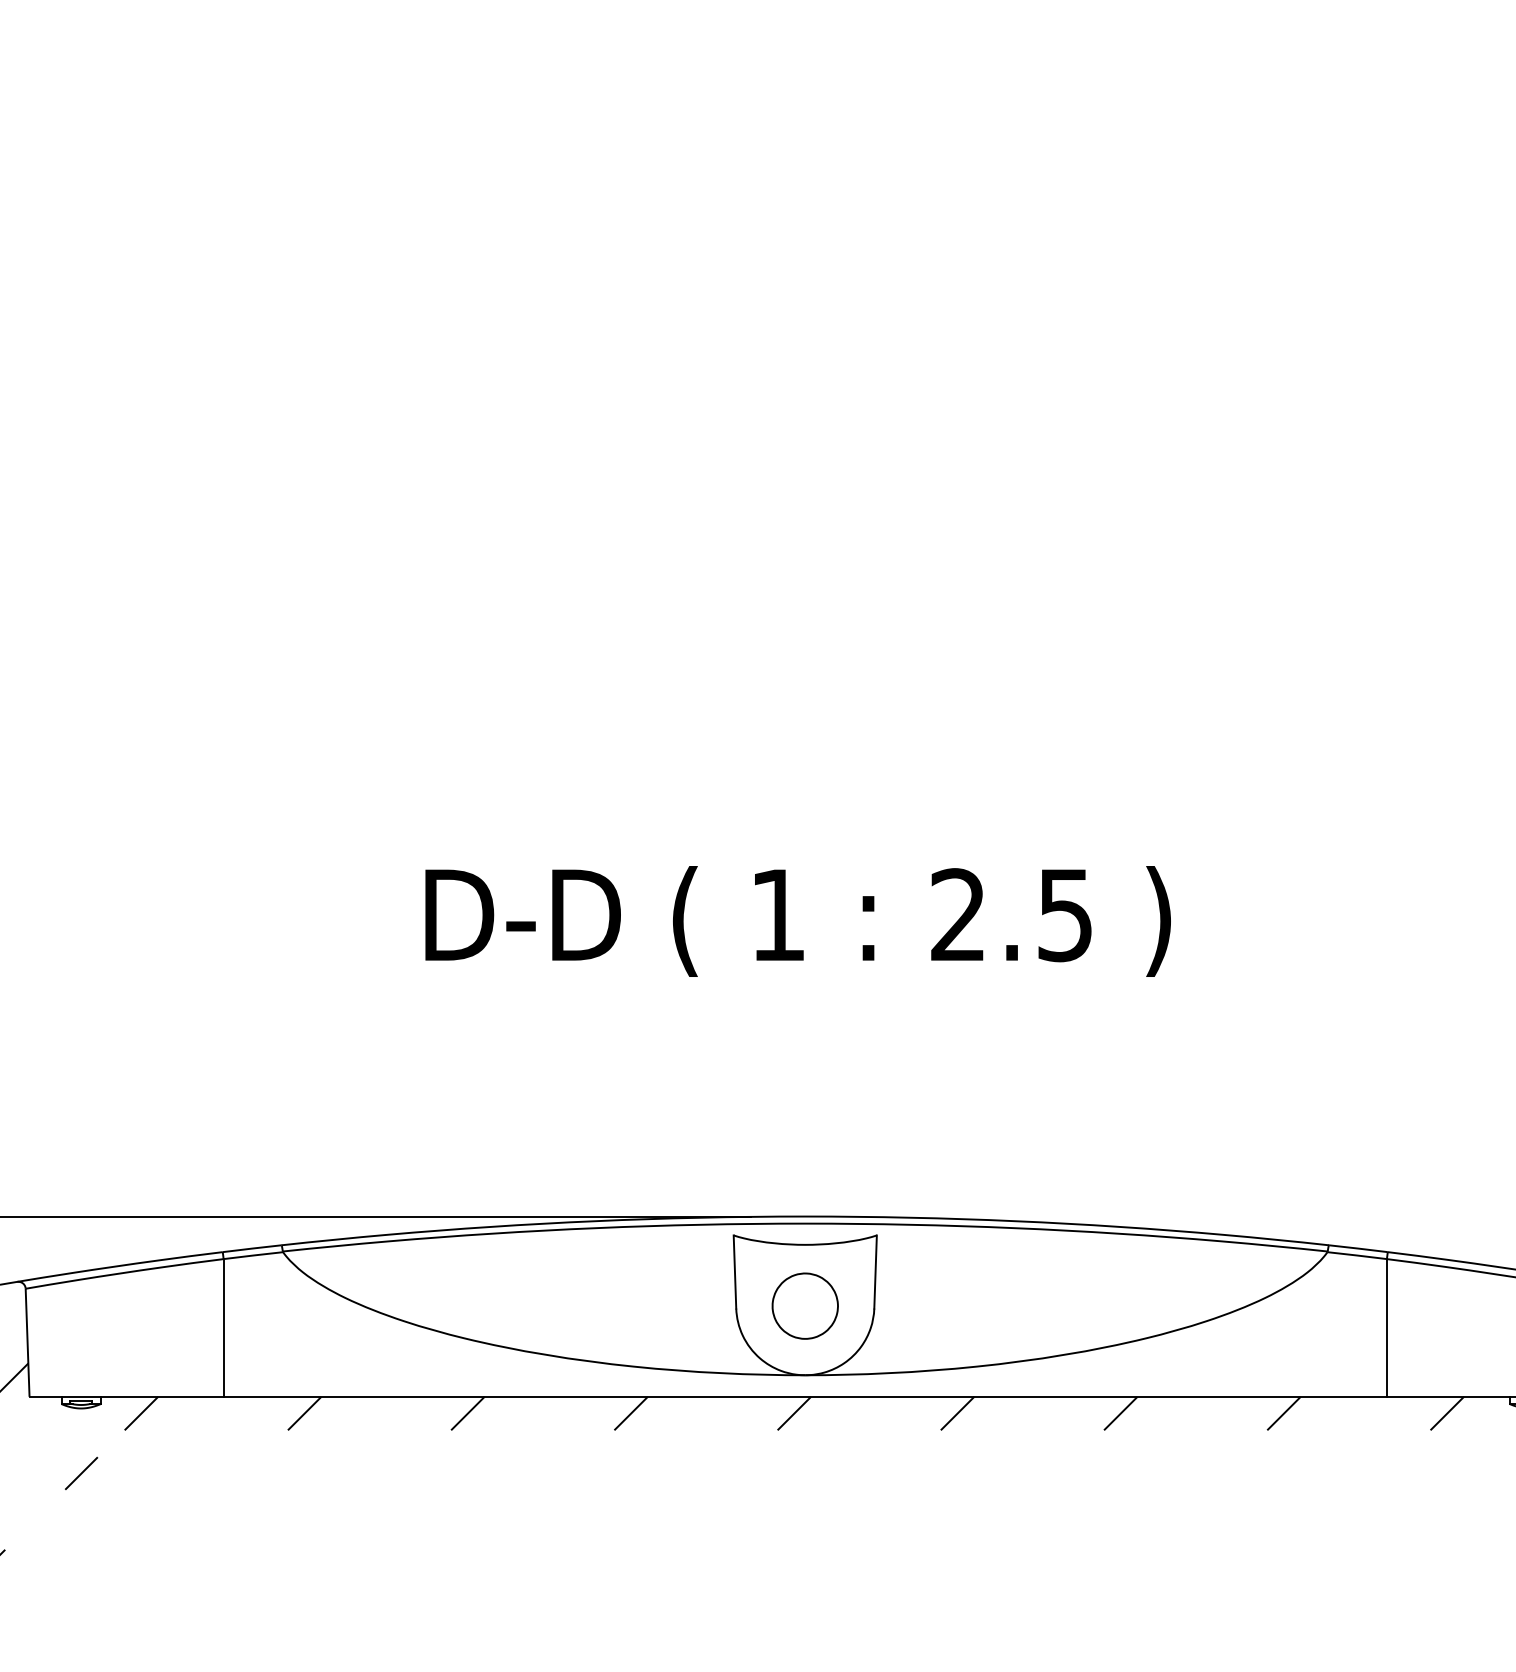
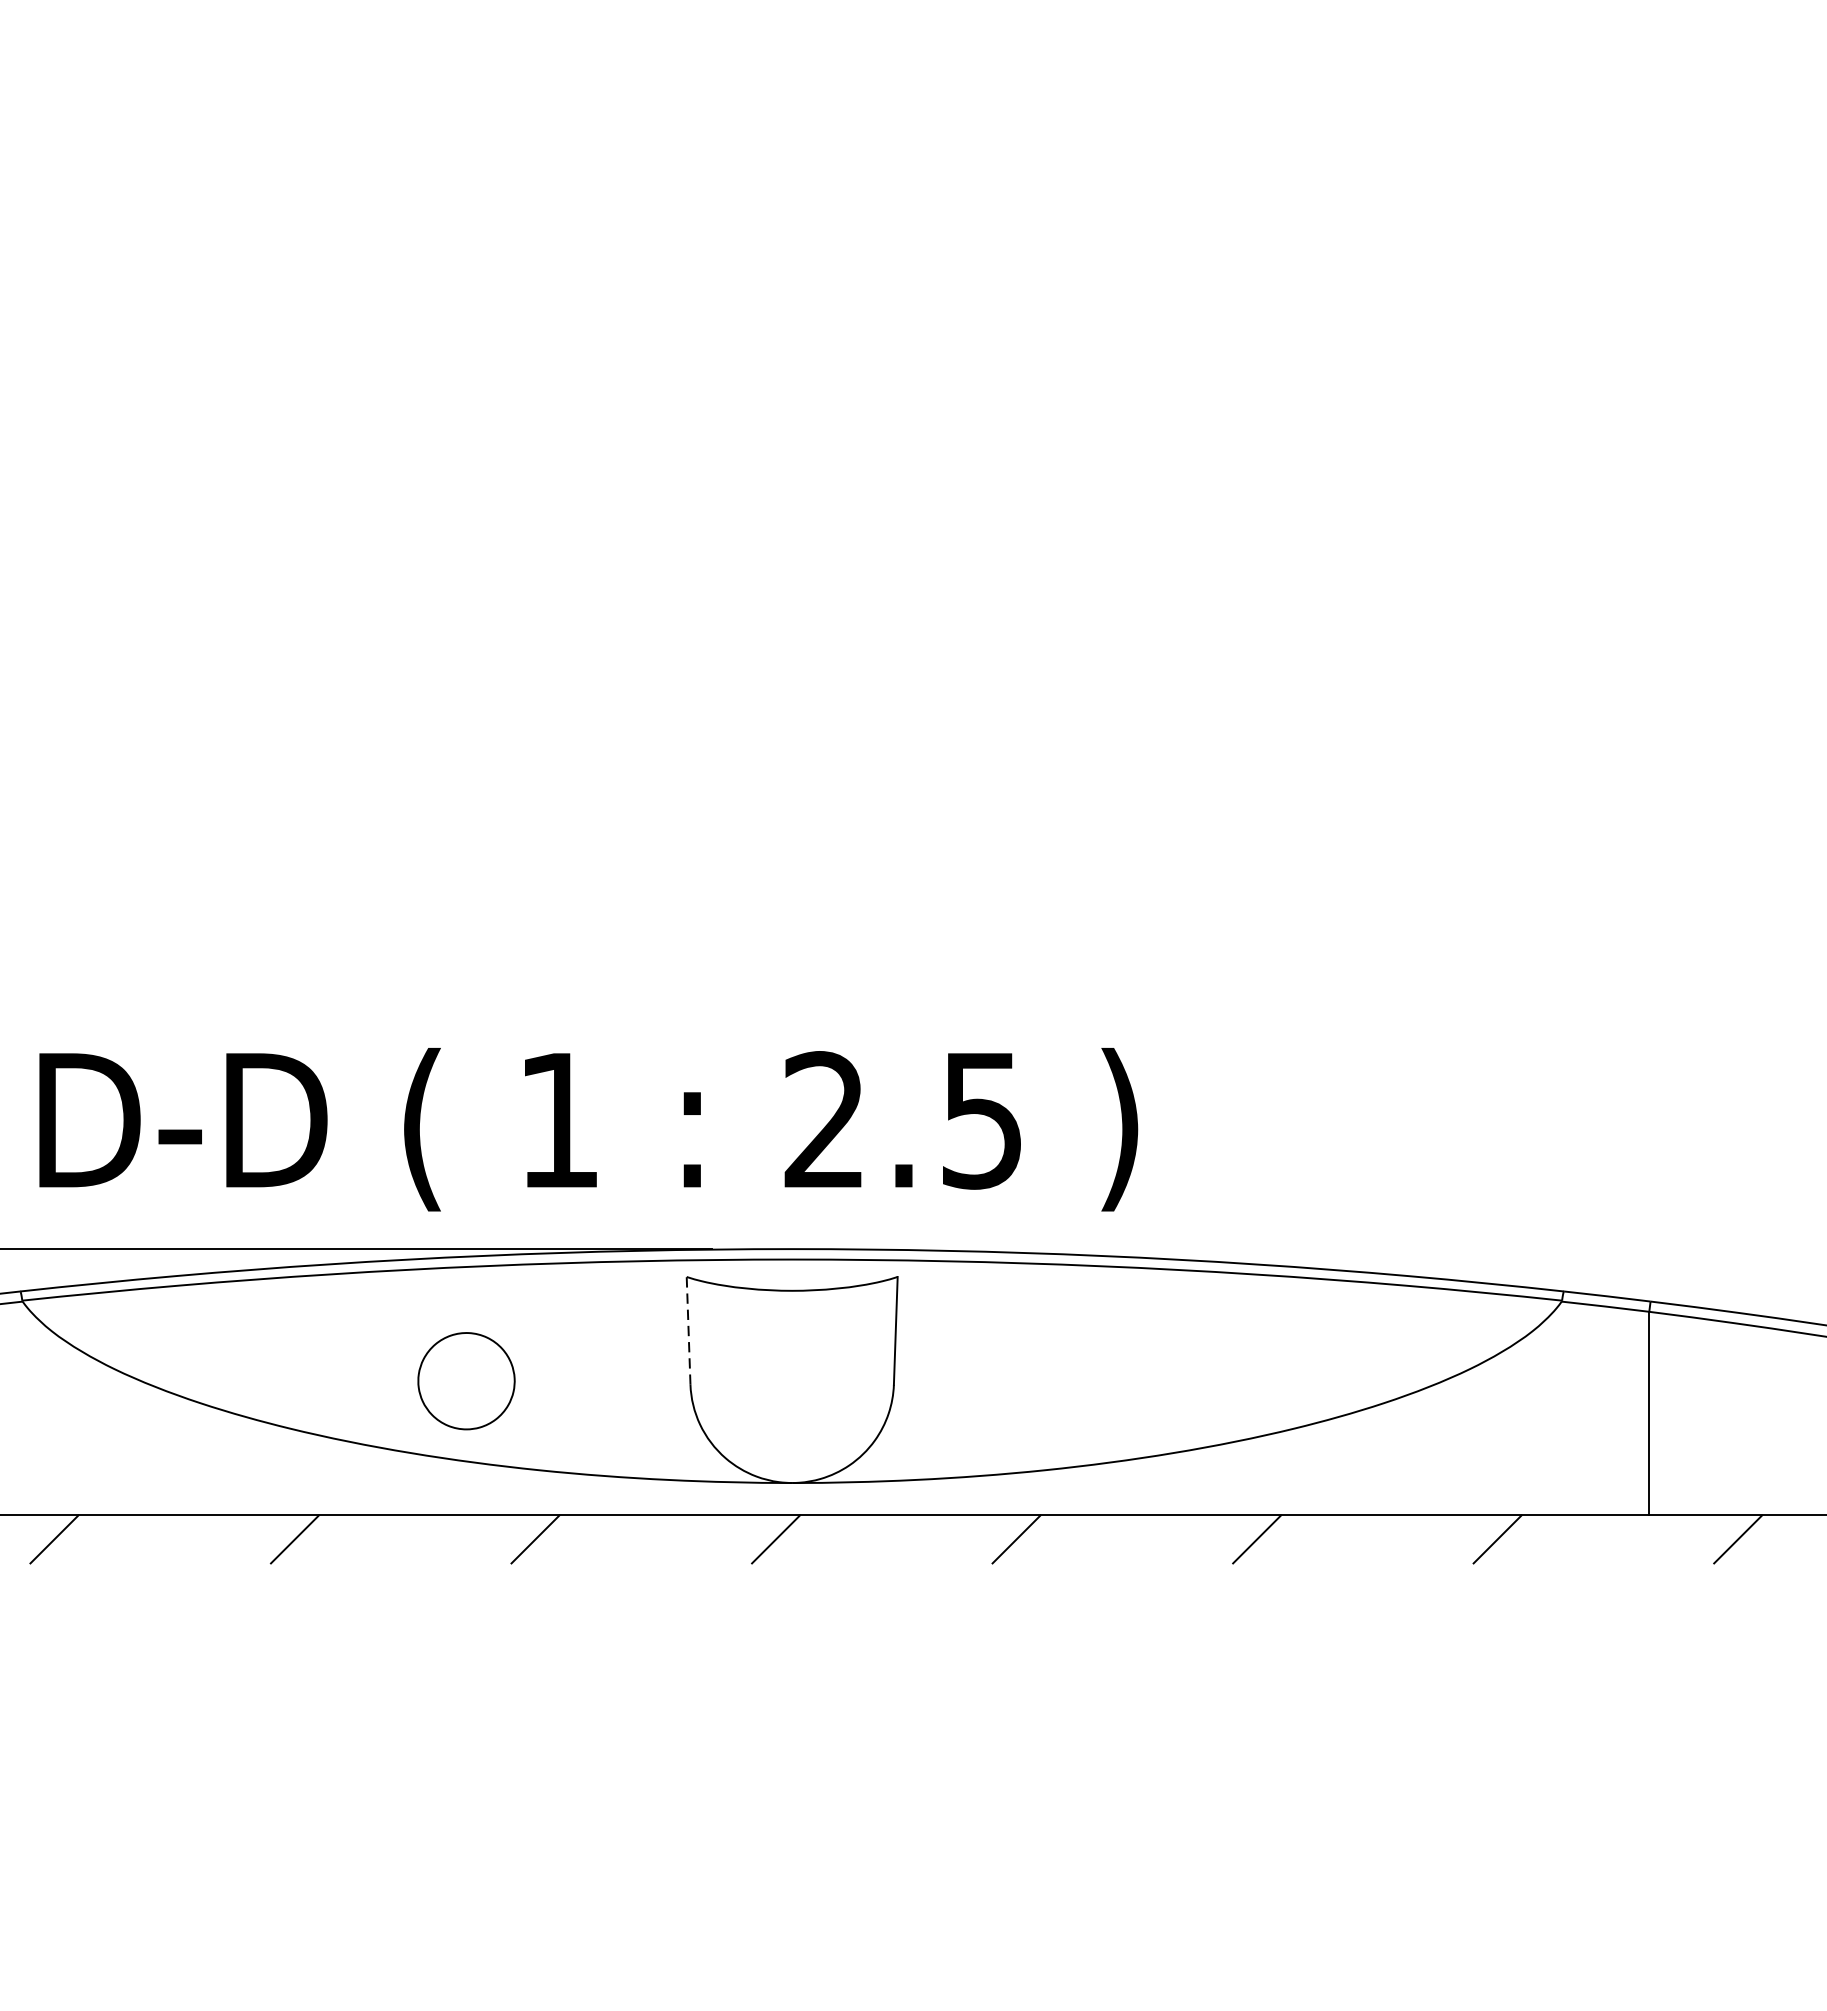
text: (797, 921) -> (587, 1129), moved
line: (734, 1272) -> (687, 1331), solid -> dashed
part: (804, 1305) -> (465, 1380), moved

